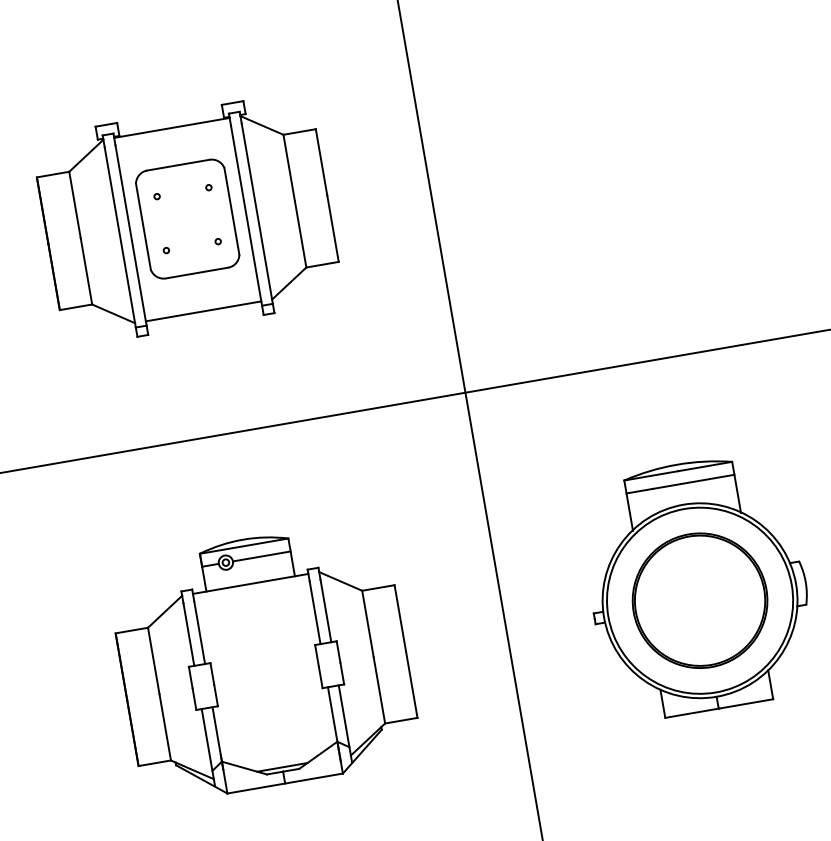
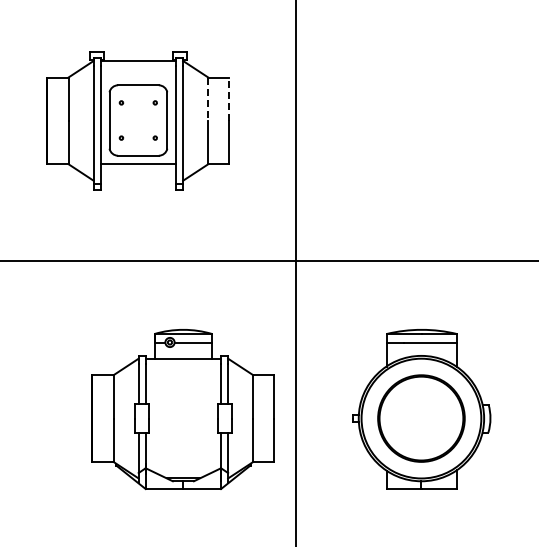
line: (321, 162) -> (229, 99), solid -> dashed
line: (289, 168) -> (208, 99), solid -> dashed
line: (203, 310) -> (138, 163), moved
part: (262, 661) -> (182, 409), moved

